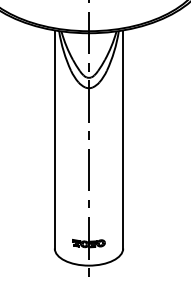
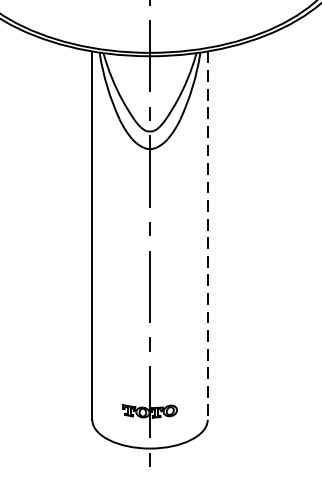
line: (123, 140) -> (208, 237), solid -> dashed

